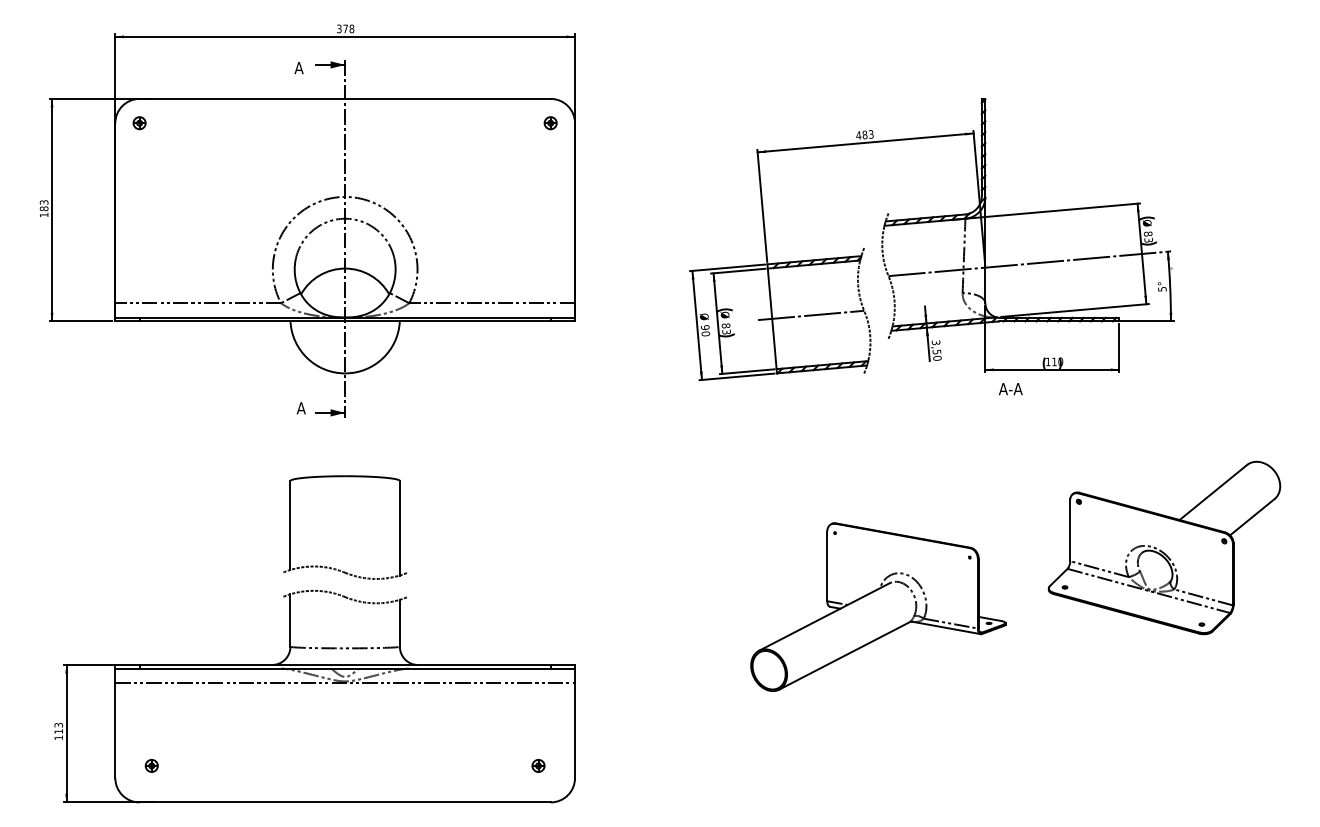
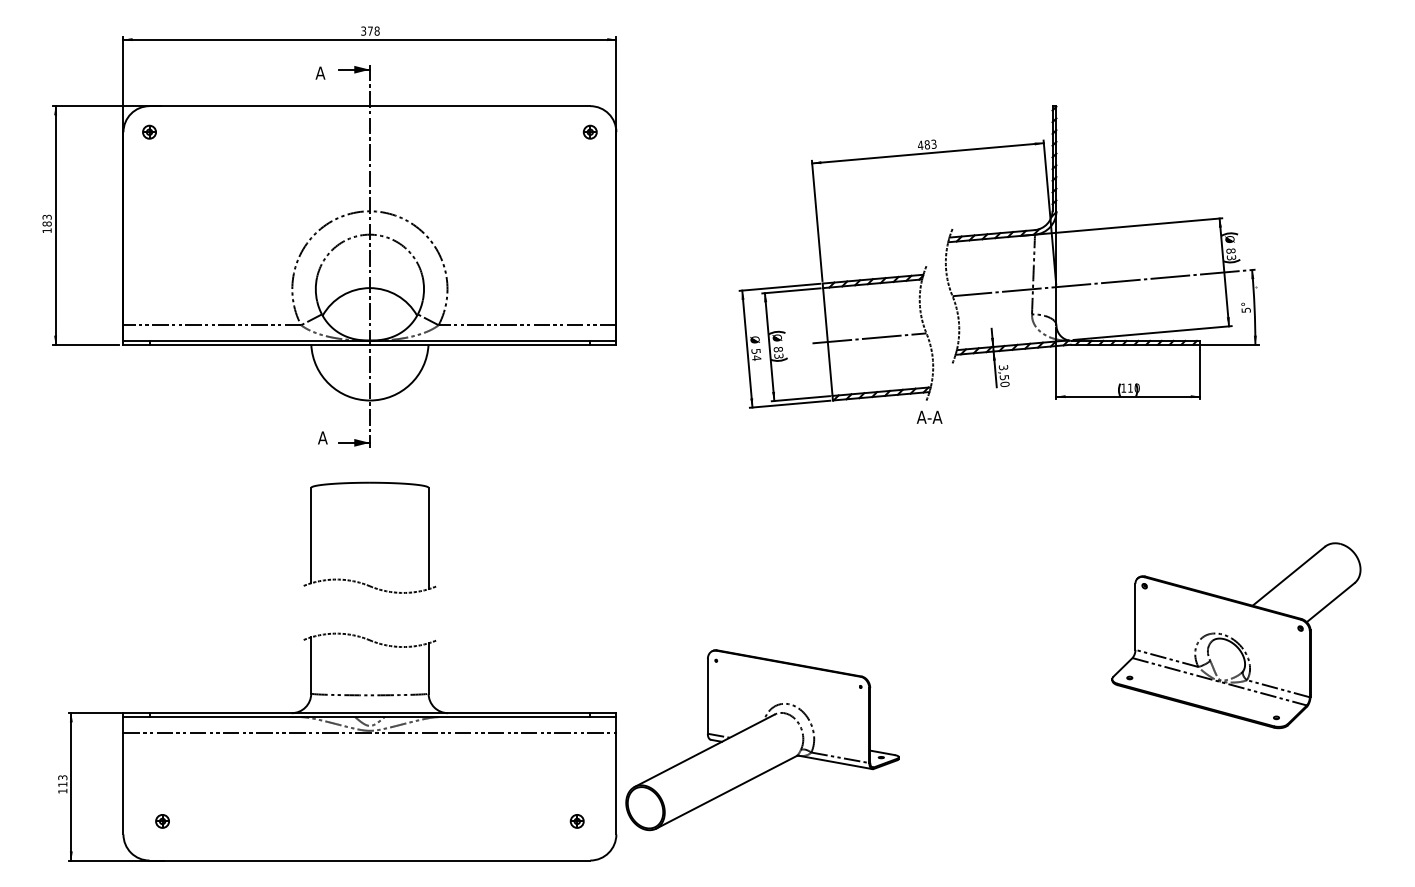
text: (705, 330) -> (756, 354), 90 -> 54
text: (1010, 388) -> (929, 416), moved
part: (1164, 547) -> (1236, 635), moved
part: (335, 568) -> (359, 581), moved
part: (878, 607) -> (762, 740), moved

